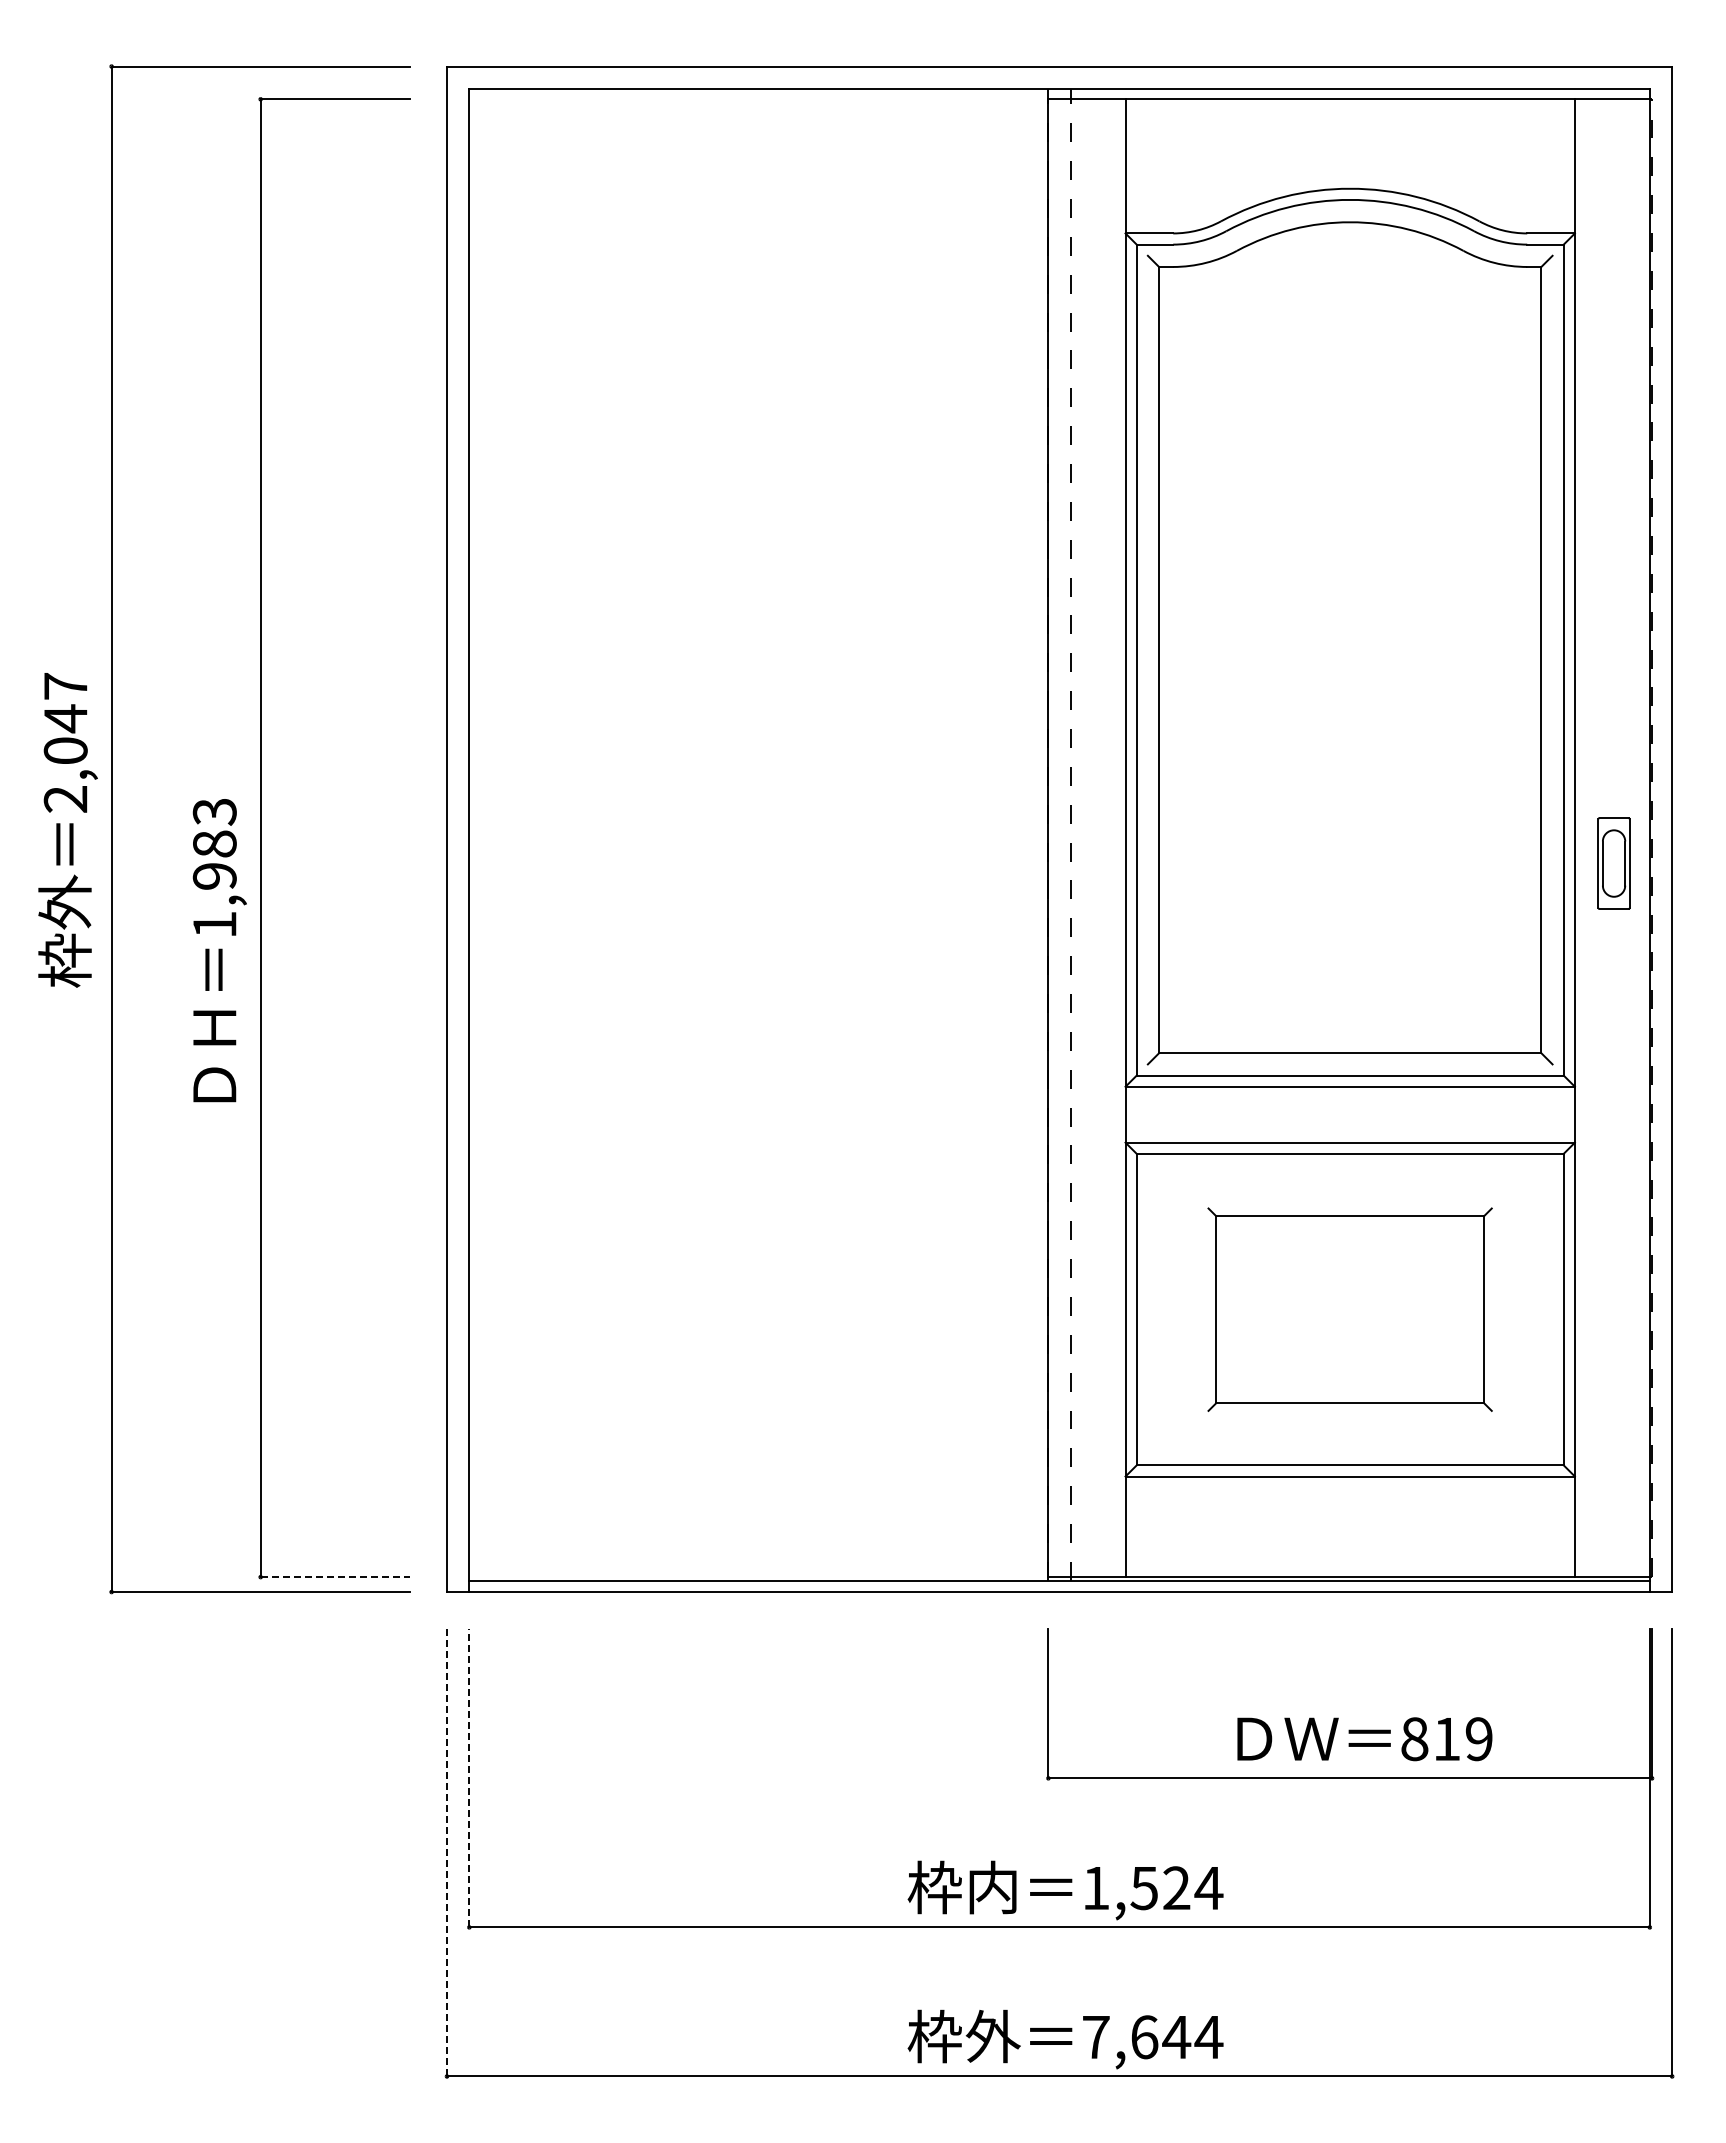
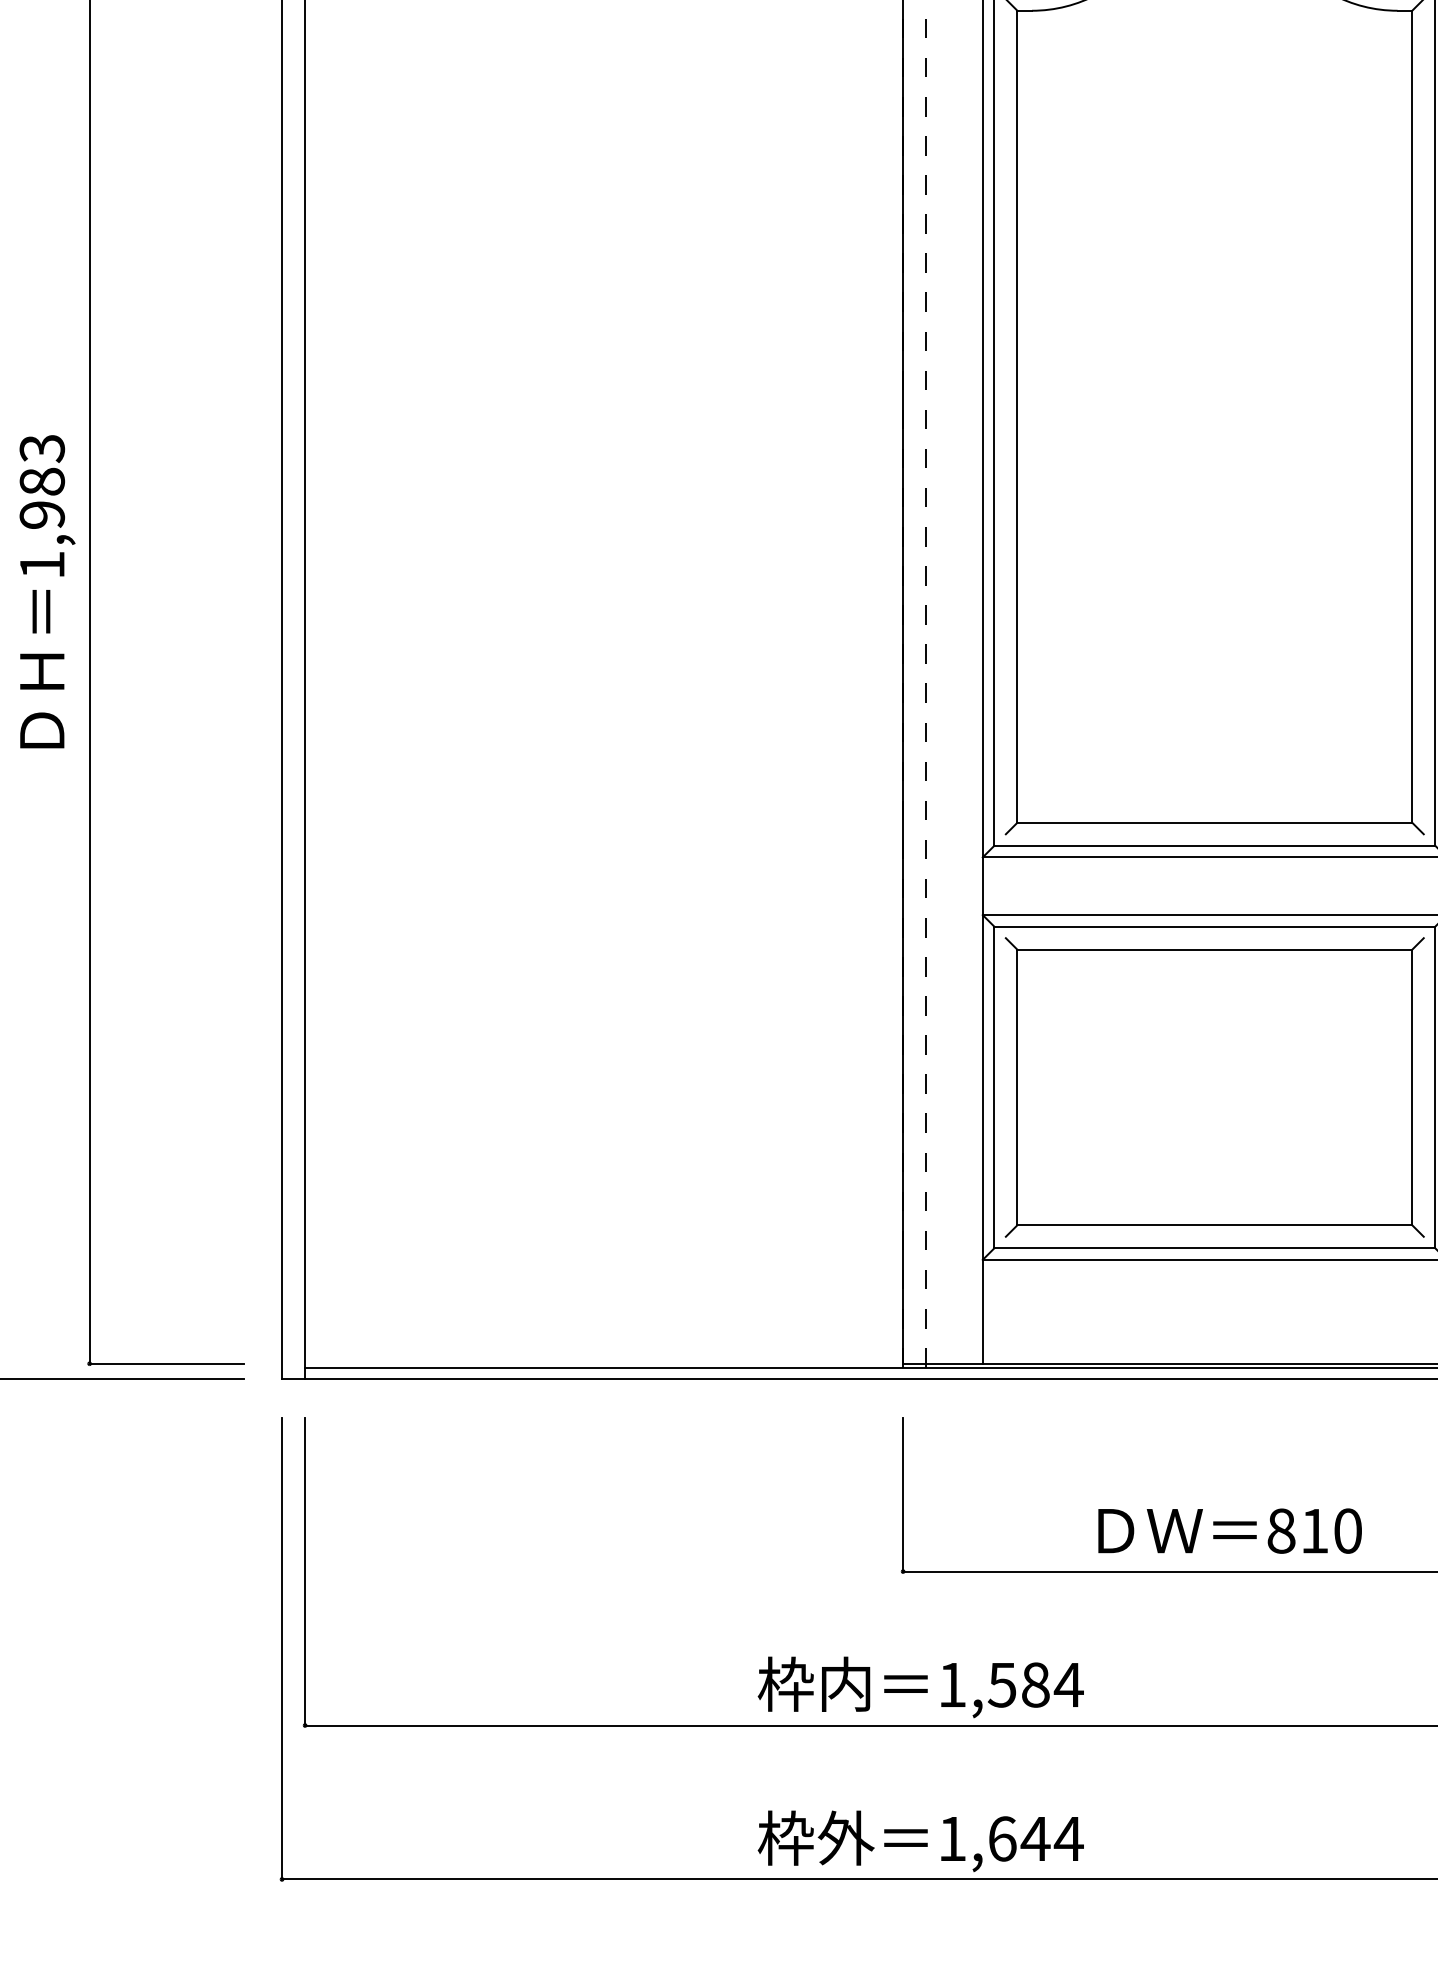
text: (219, 950) -> (47, 591), moved
part: (1349, 1309) -> (1214, 1087), size x1.43
line: (335, 1577) -> (166, 1364), dashed -> solid
text: (1478, 1739) -> (1347, 1531), 819 -> 810
line: (469, 1777) -> (305, 1570), dashed -> solid
line: (446, 1852) -> (281, 1648), dashed -> solid
text: (1176, 1888) -> (1035, 1685), 1,524 -> 1,584
text: (1096, 2037) -> (952, 1839), 7,644 -> 1,644

